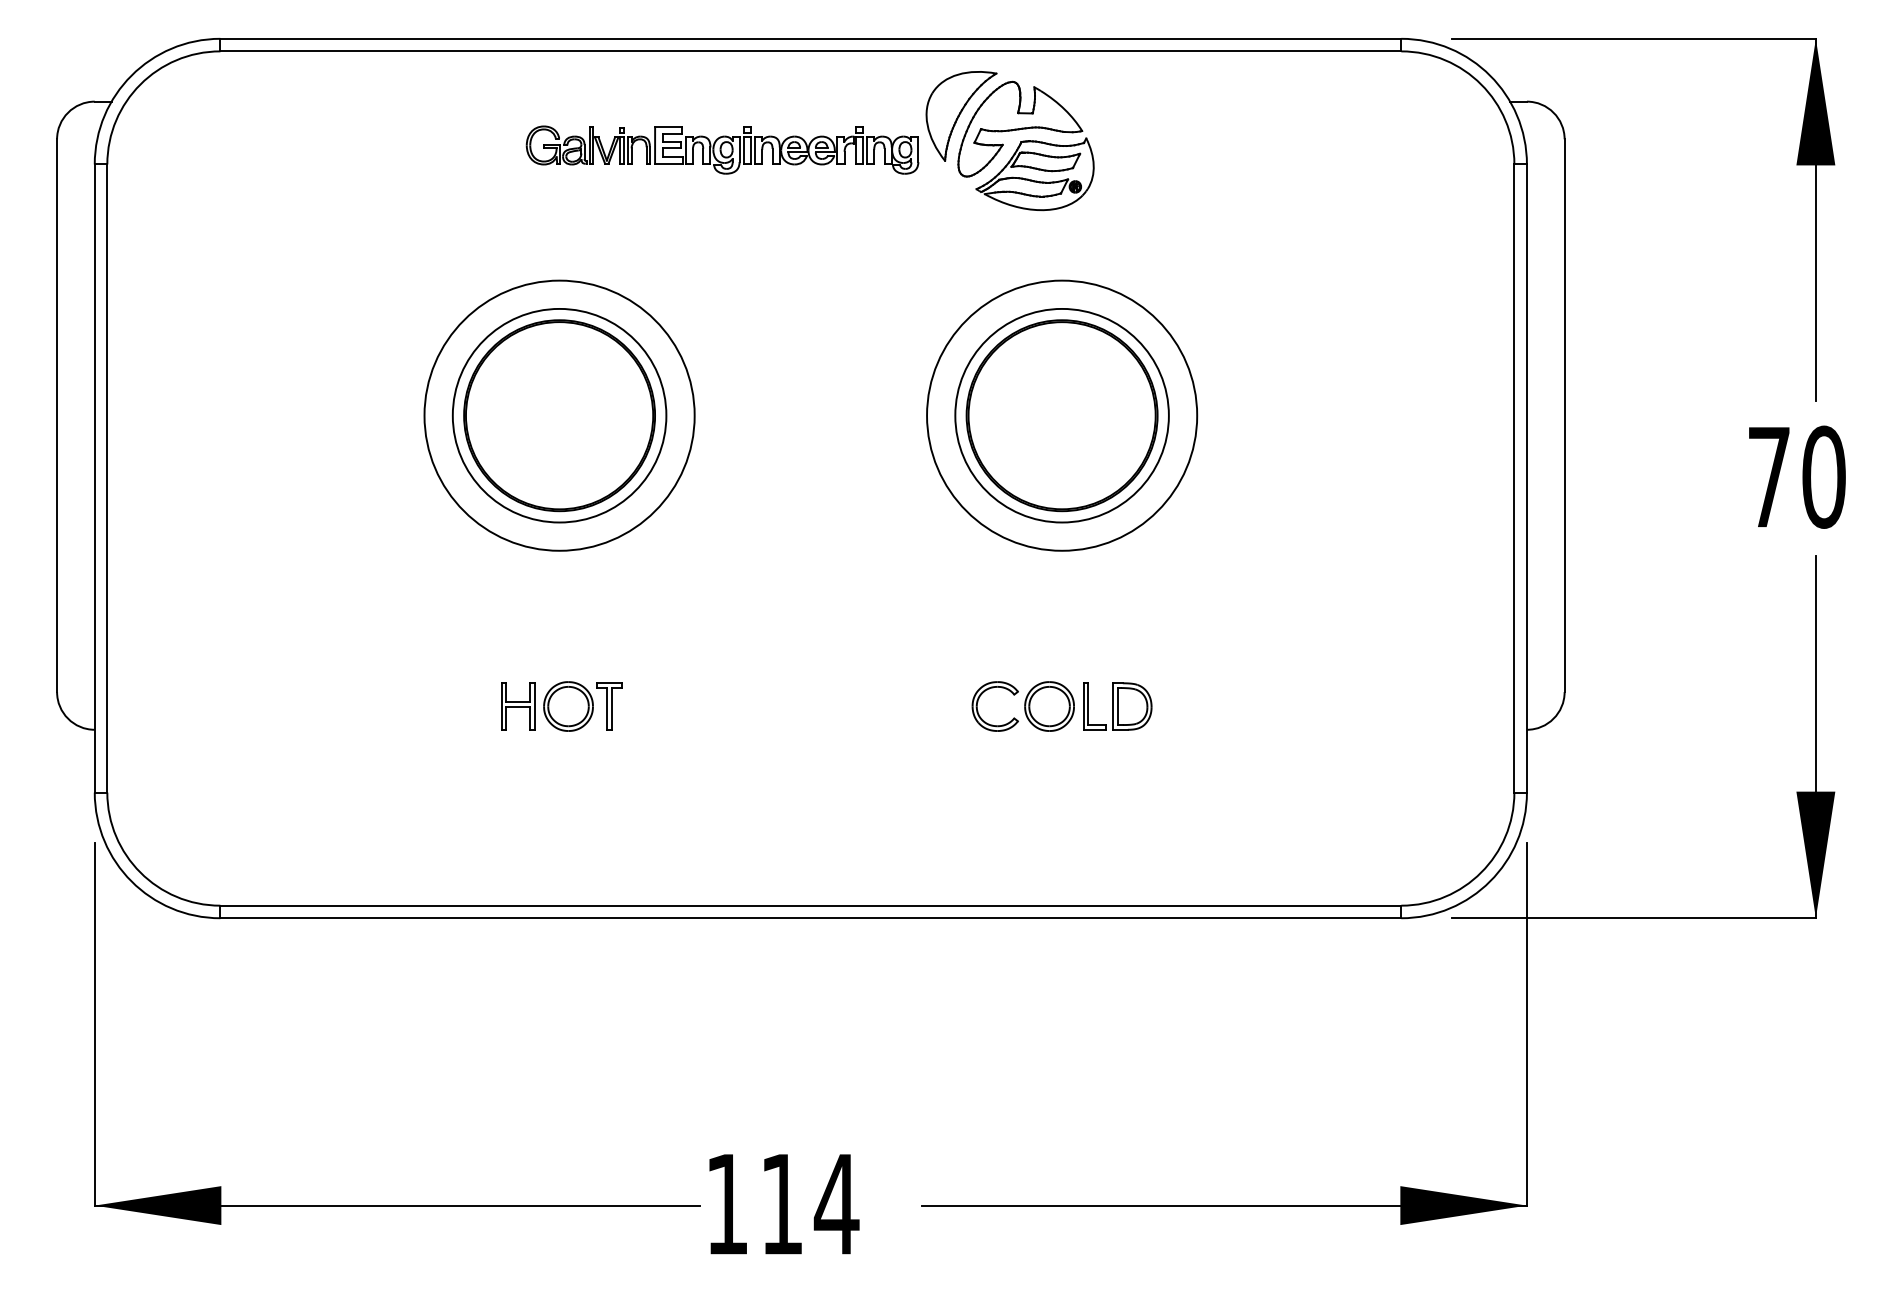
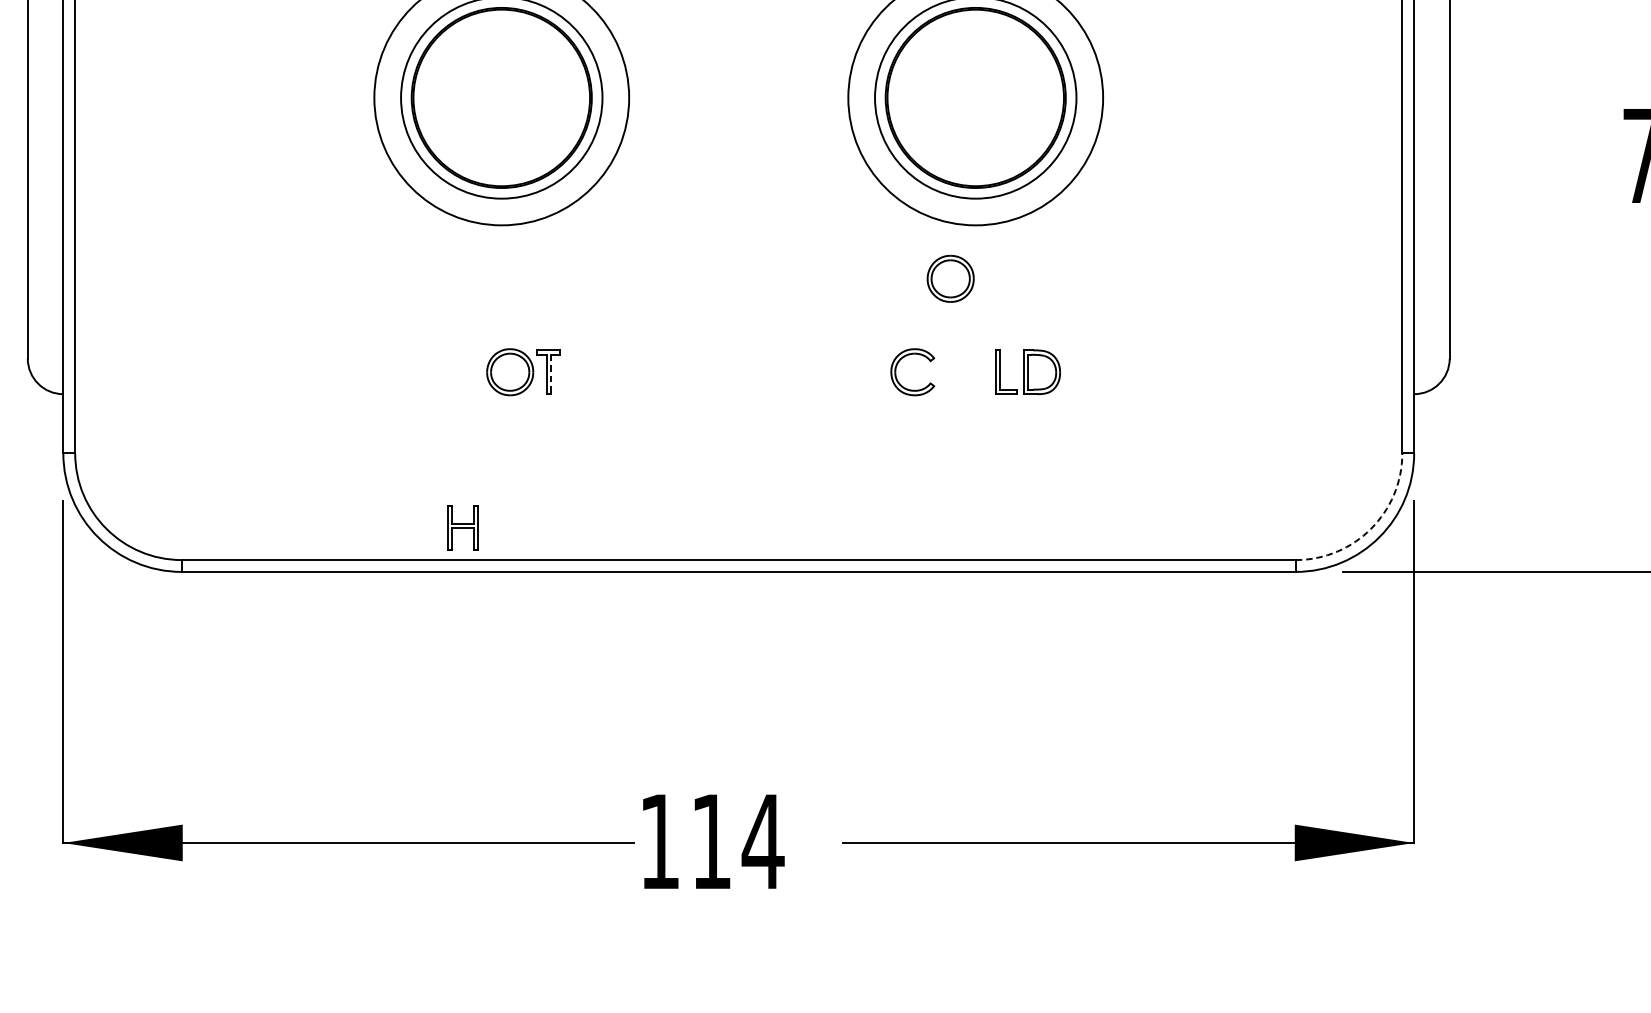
part: (518, 706) -> (463, 527), moved
part: (1049, 706) -> (950, 278), moved
line: (611, 708) -> (550, 374), solid -> dashed
arc: (1481, 872) -> (1371, 528), solid -> dashed

